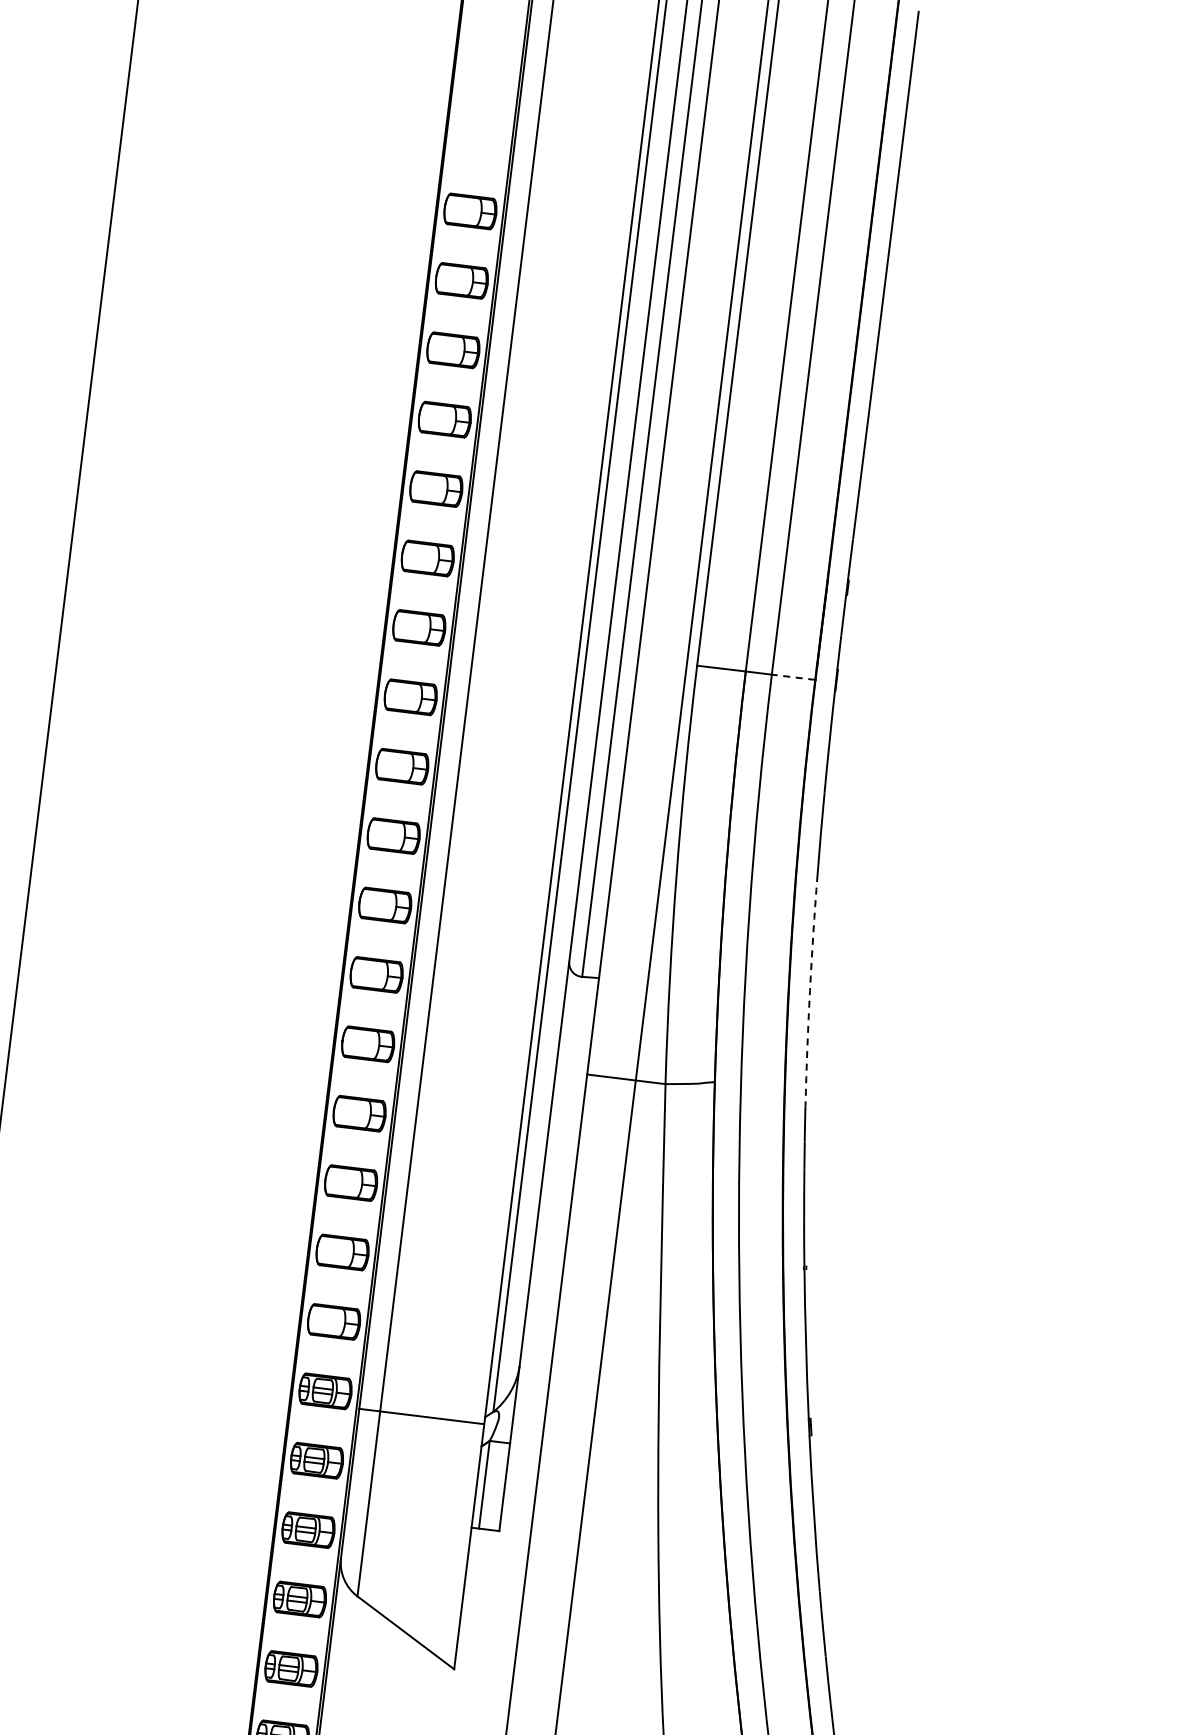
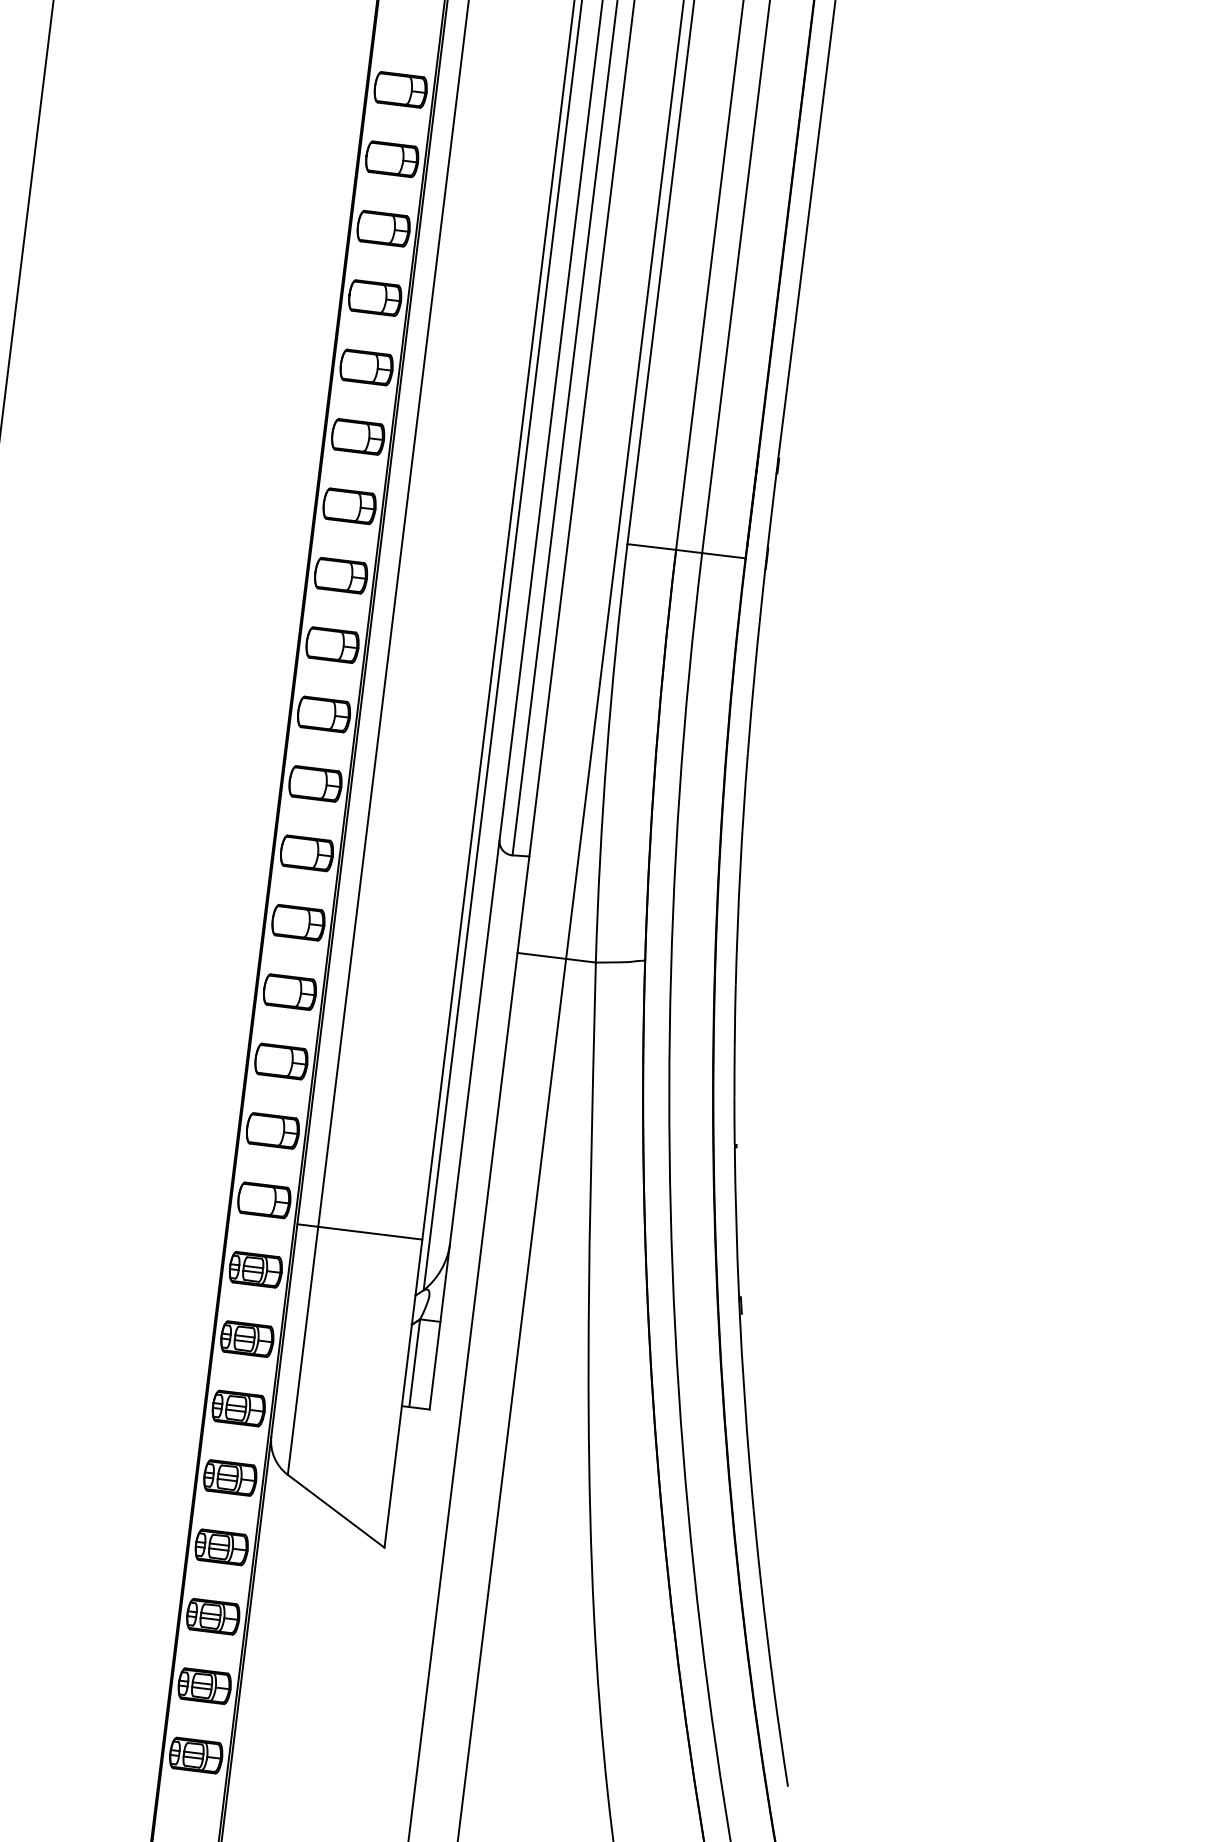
line: (793, 677) -> (723, 555), dashed -> solid
arc: (810, 991) -> (740, 869), dashed -> solid
line: (421, 1416) -> (359, 1231), moved

